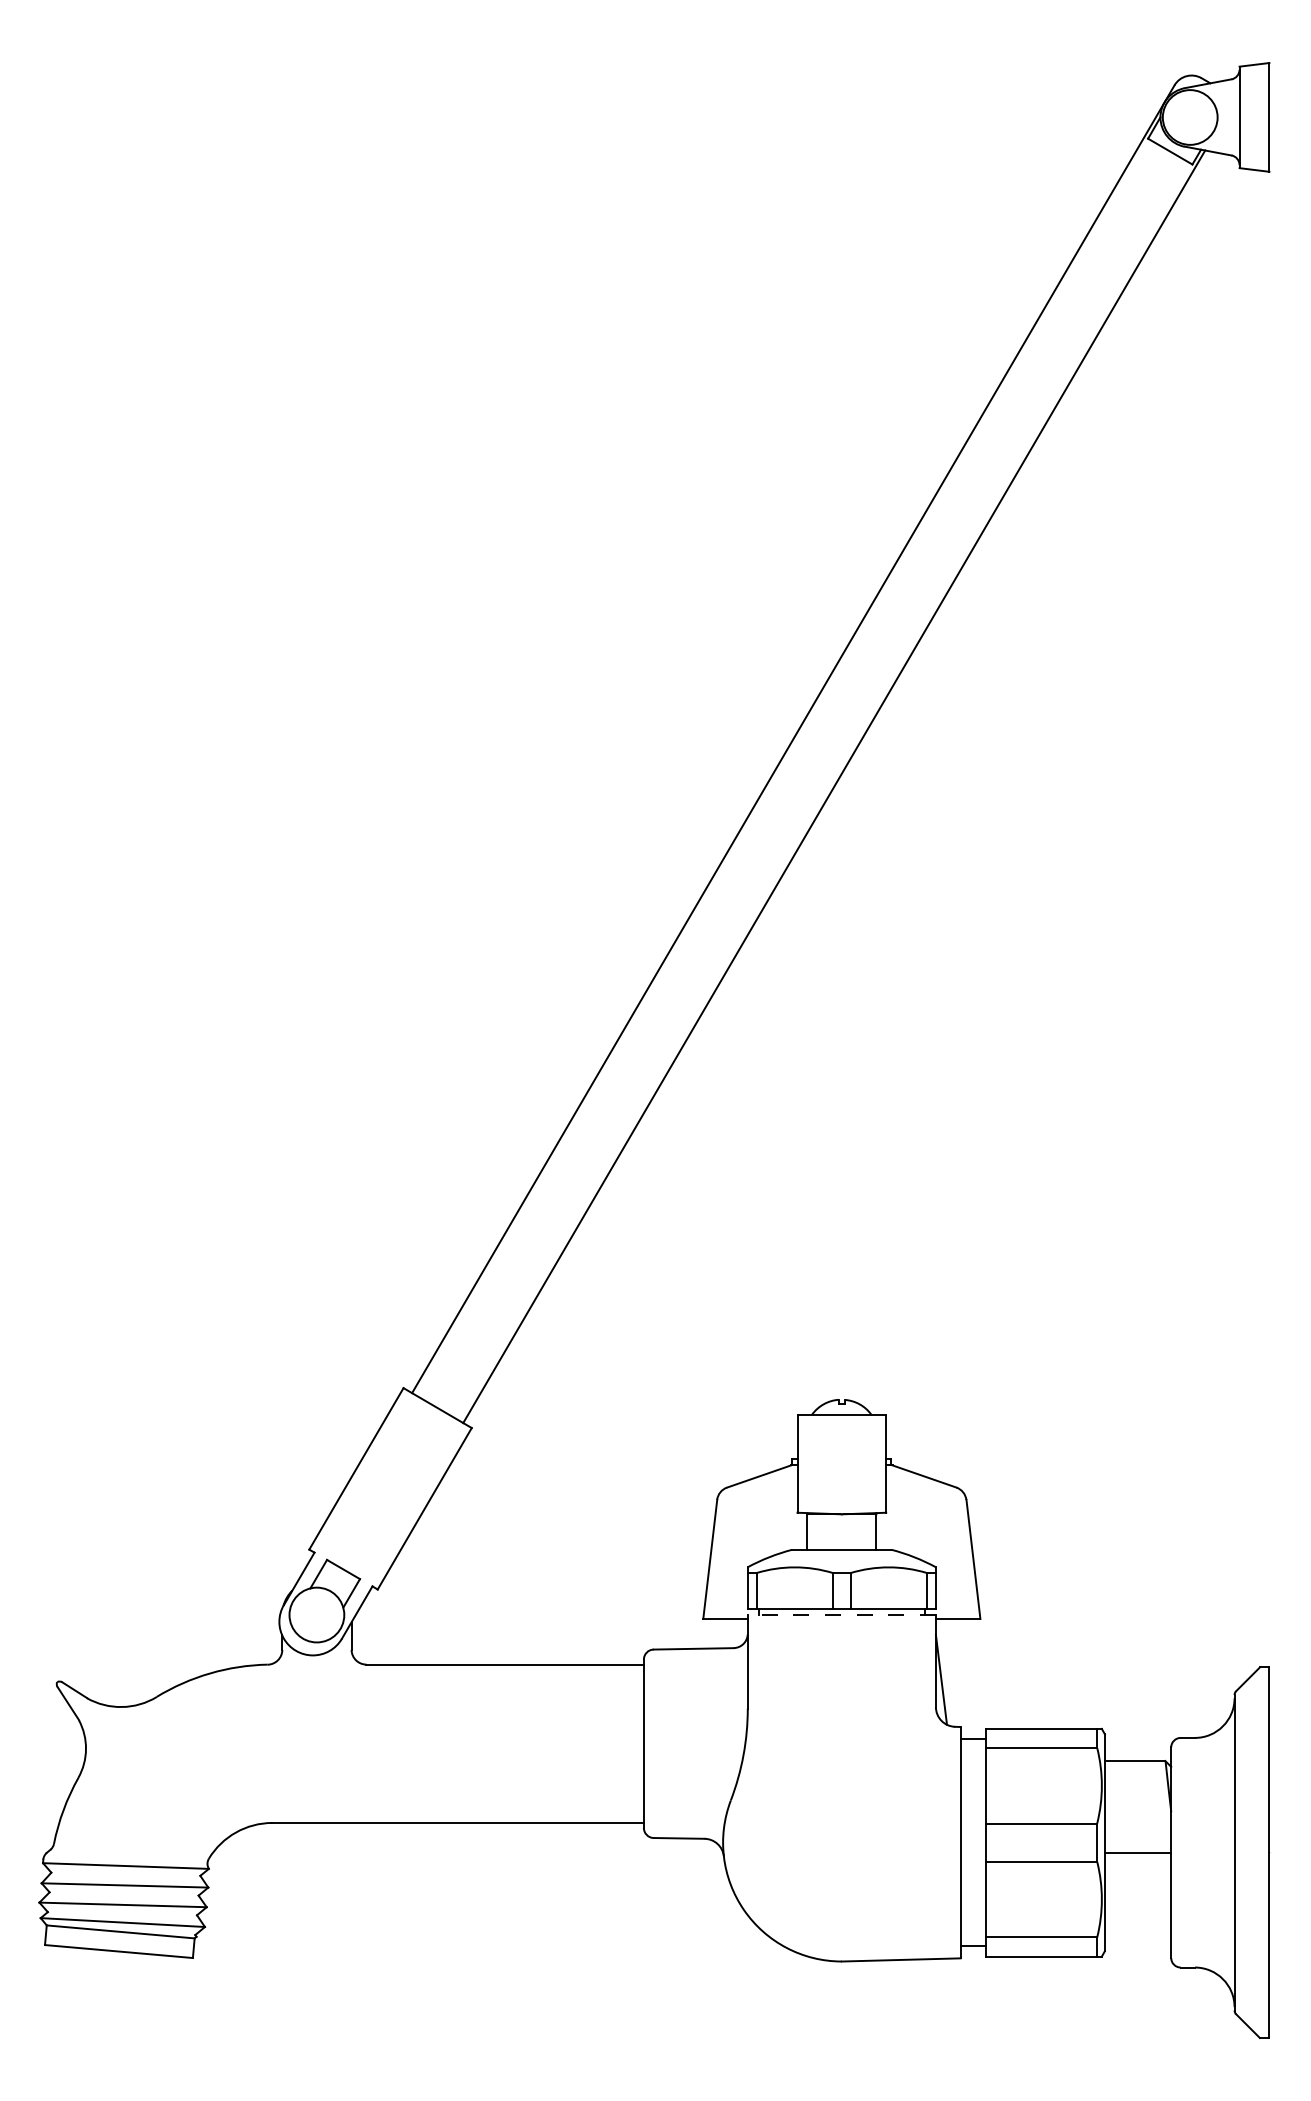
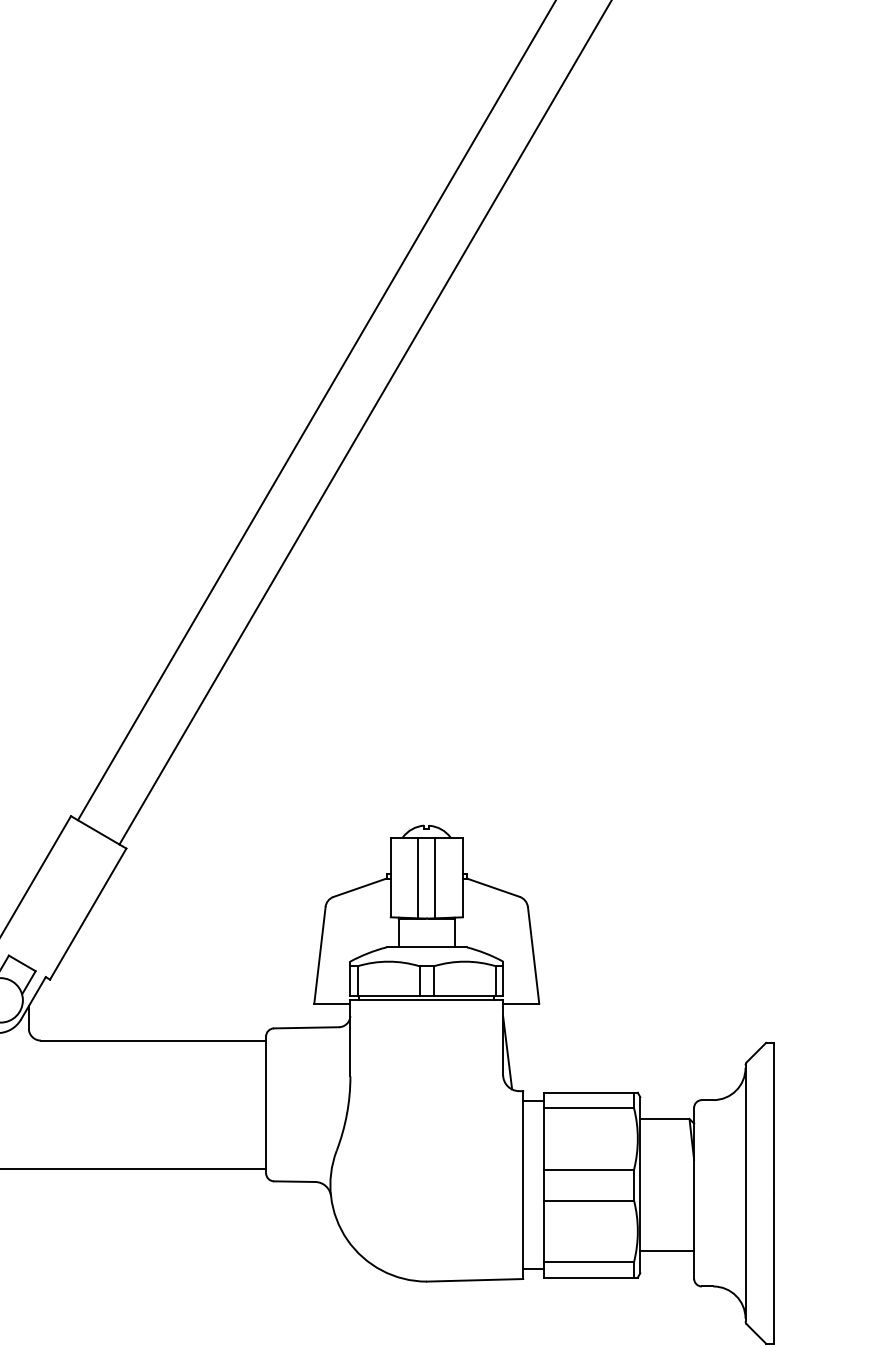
line: (831, 1464) -> (418, 878), added
line: (852, 1464) -> (435, 878), added
line: (841, 1615) -> (426, 1000), dashed -> solid
line: (1137, 1853) -> (666, 1251), moved

